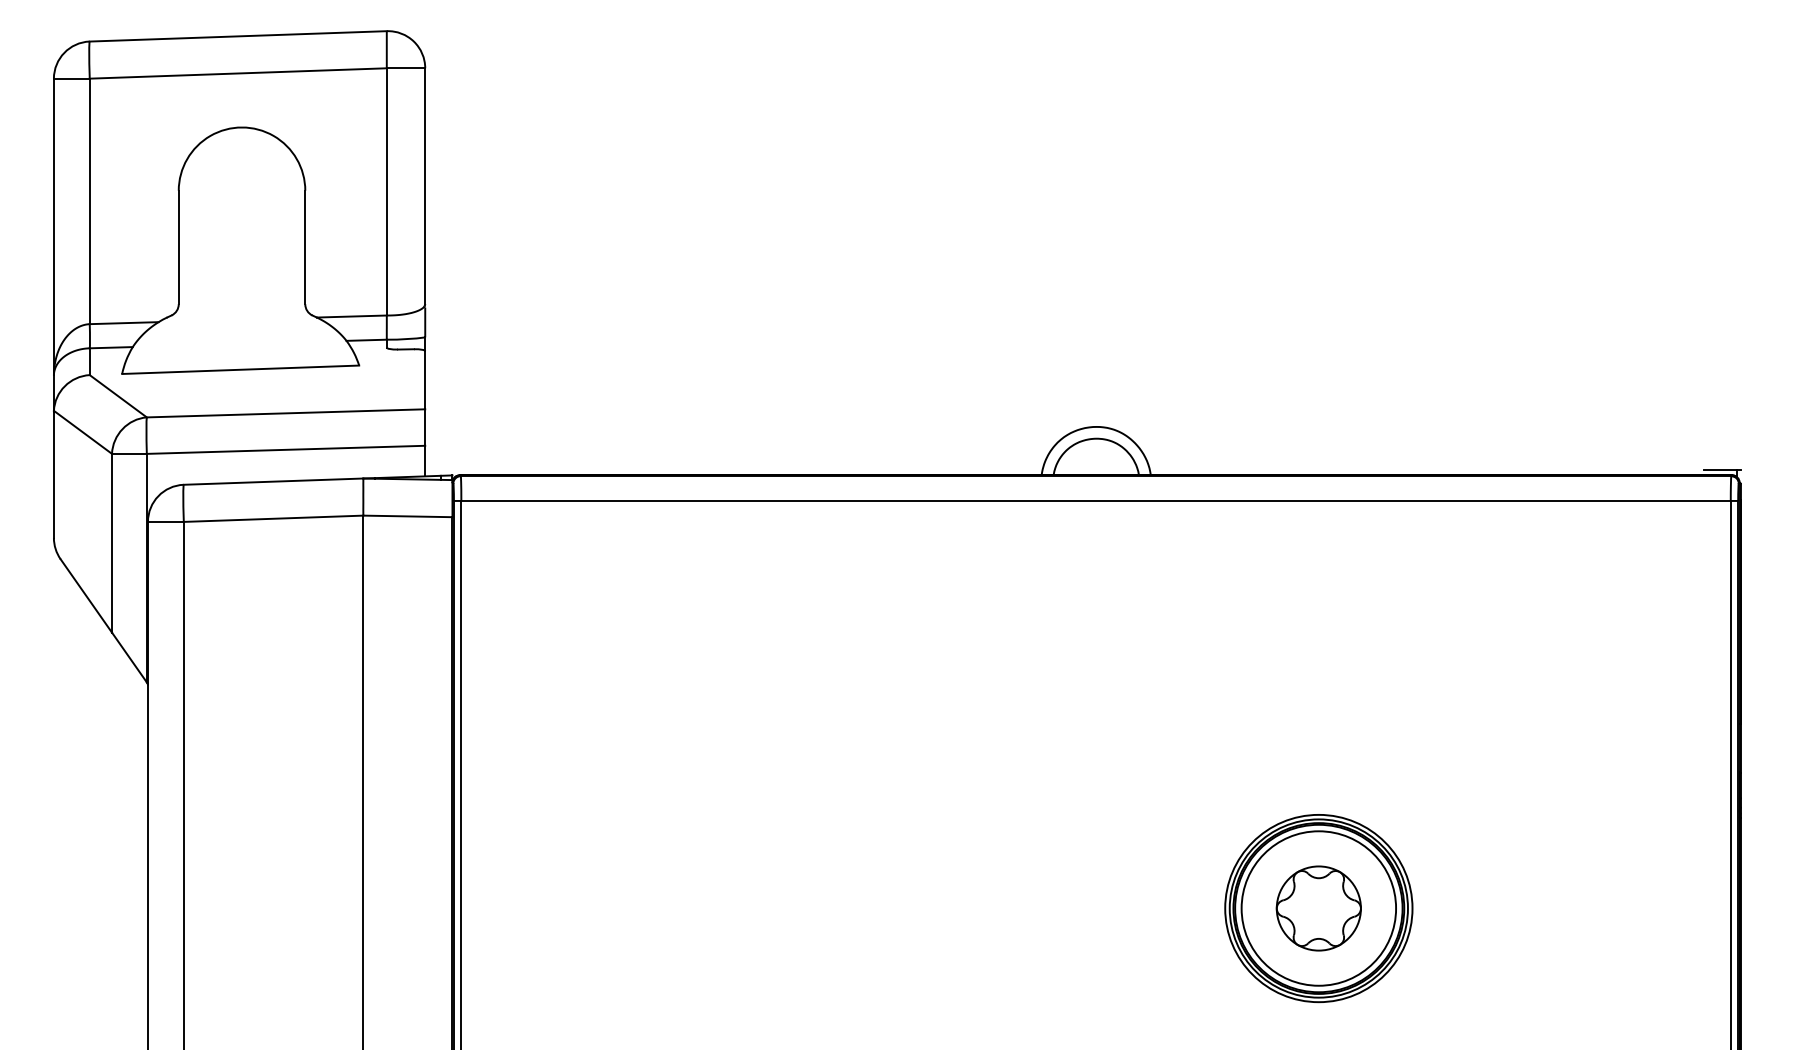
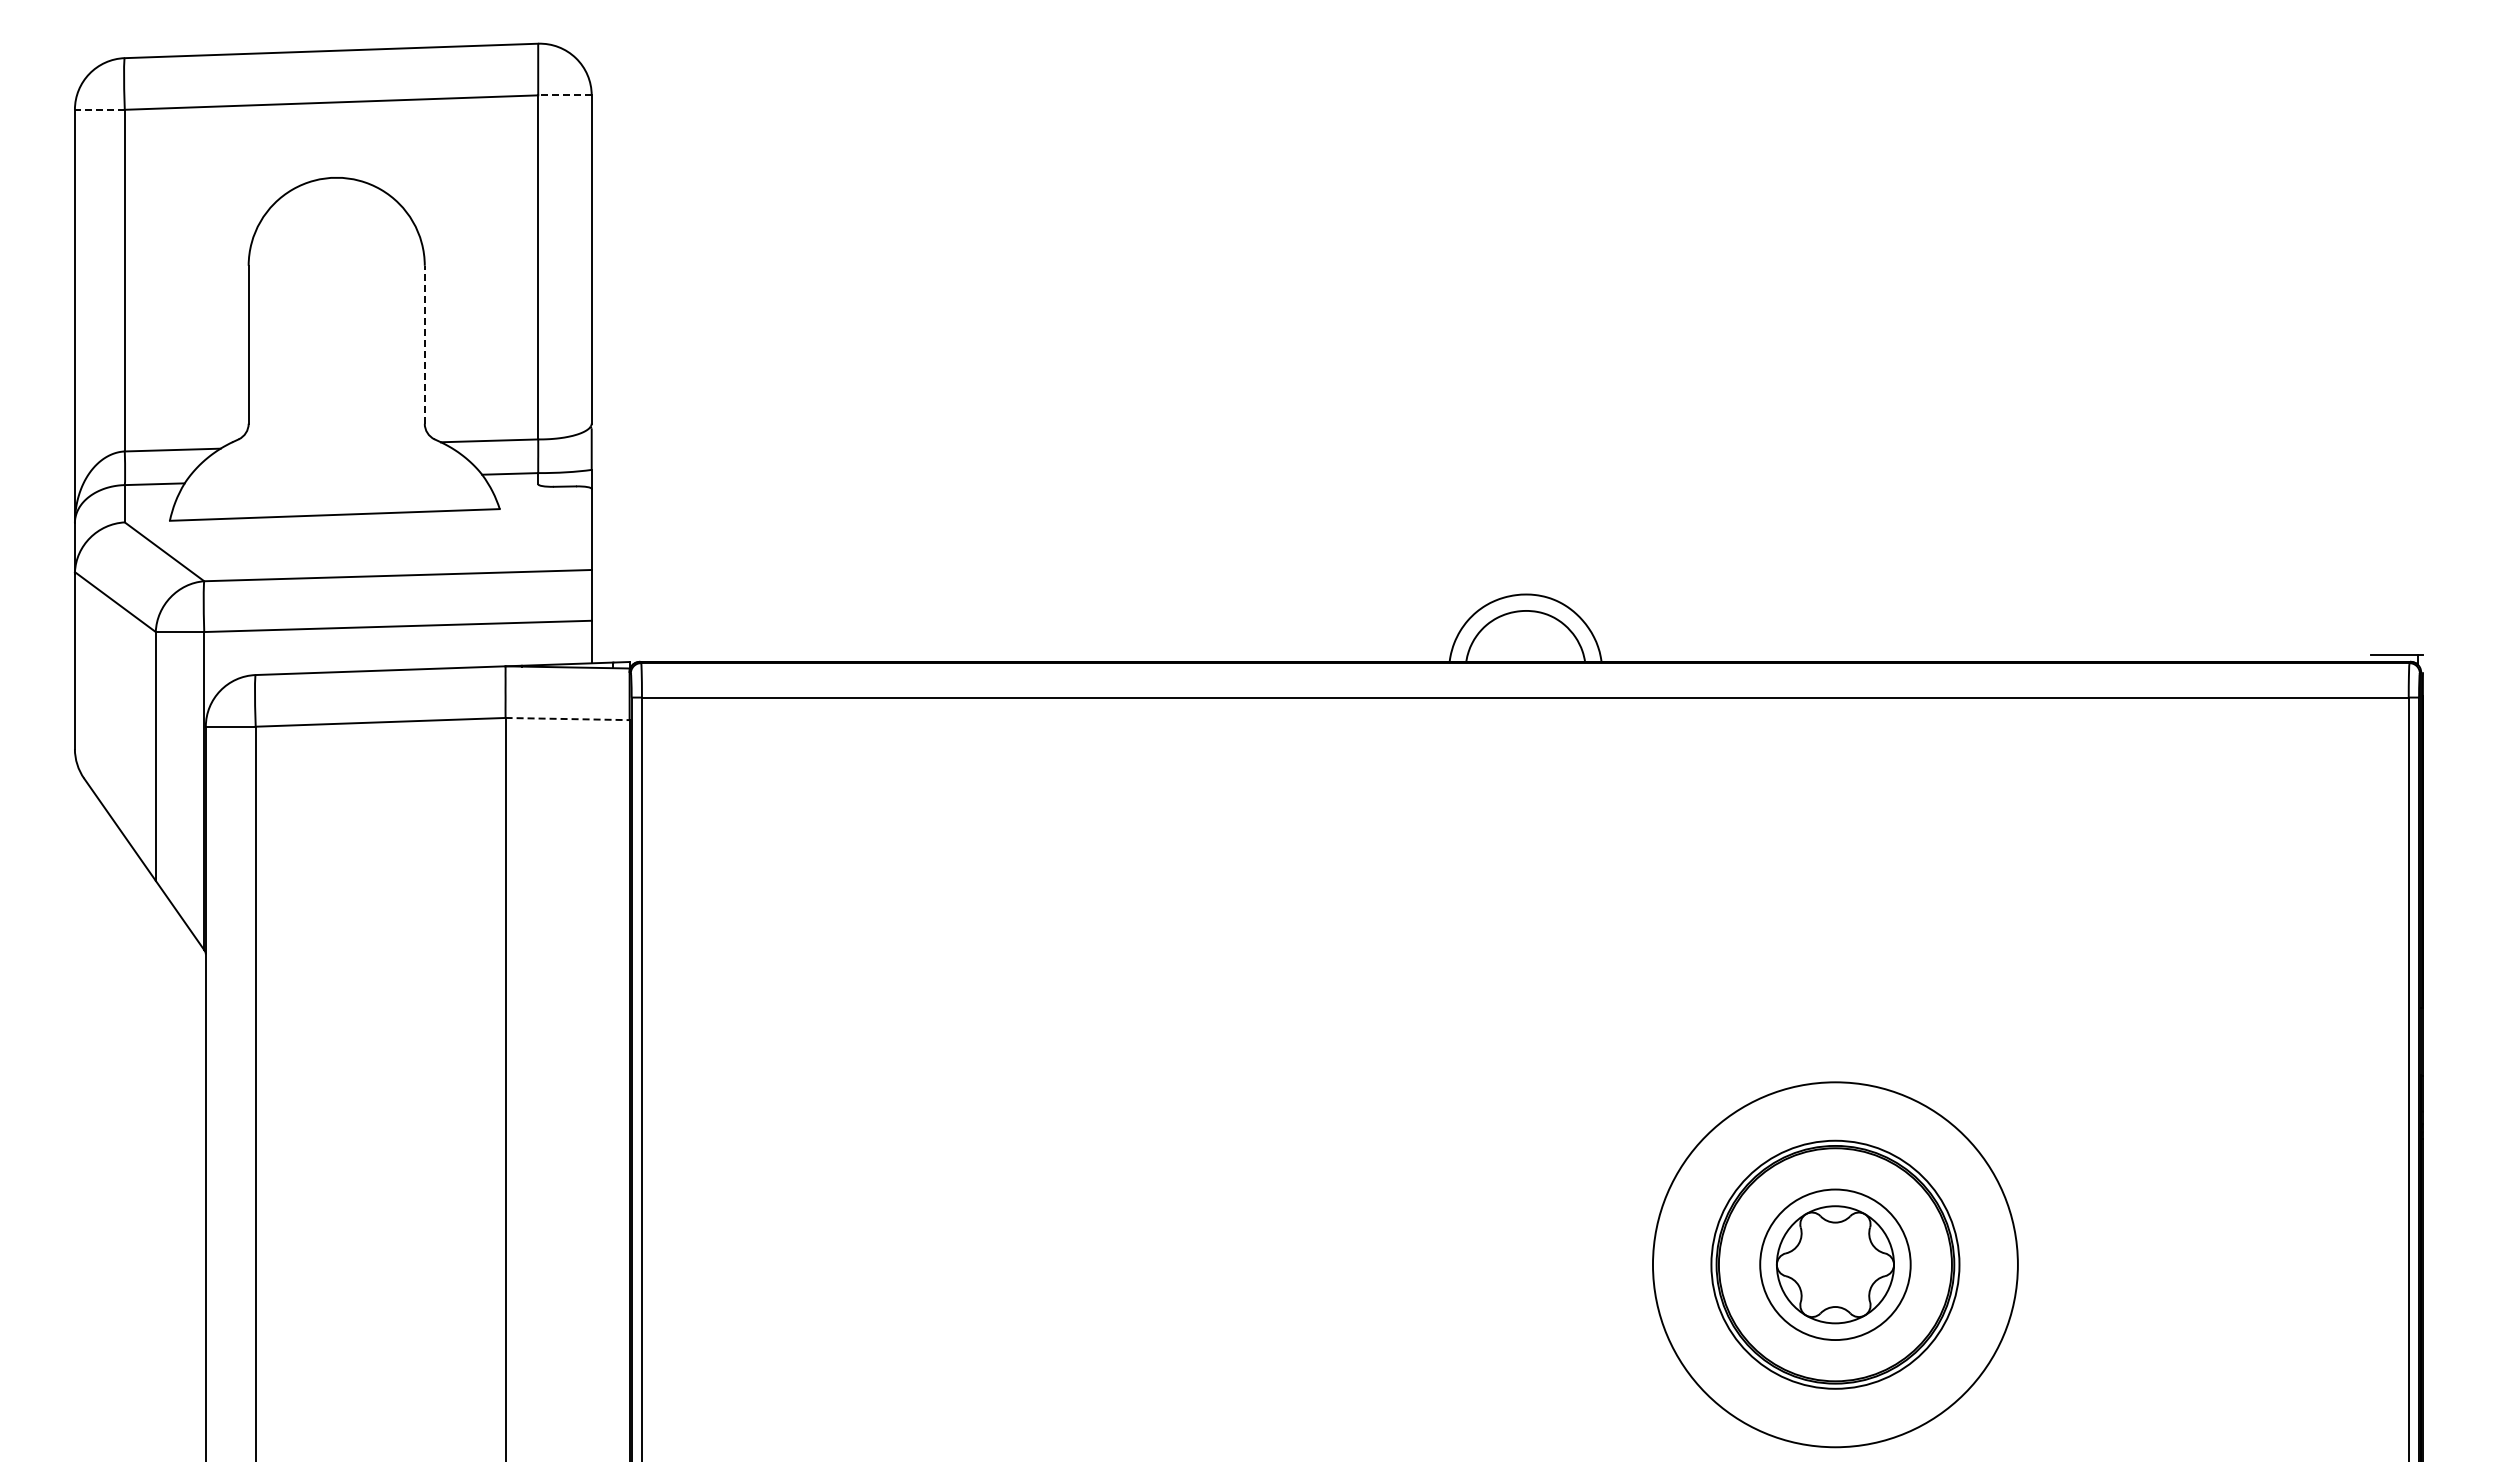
line: (405, 68) -> (564, 95), solid -> dashed
line: (71, 78) -> (99, 109), solid -> dashed
line: (305, 247) -> (424, 344), solid -> dashed
line: (408, 516) -> (568, 719), solid -> dashed
circle: (1318, 908) -> (1834, 1264), size x0.7
circle: (1318, 908) -> (1835, 1264), size x1.4

